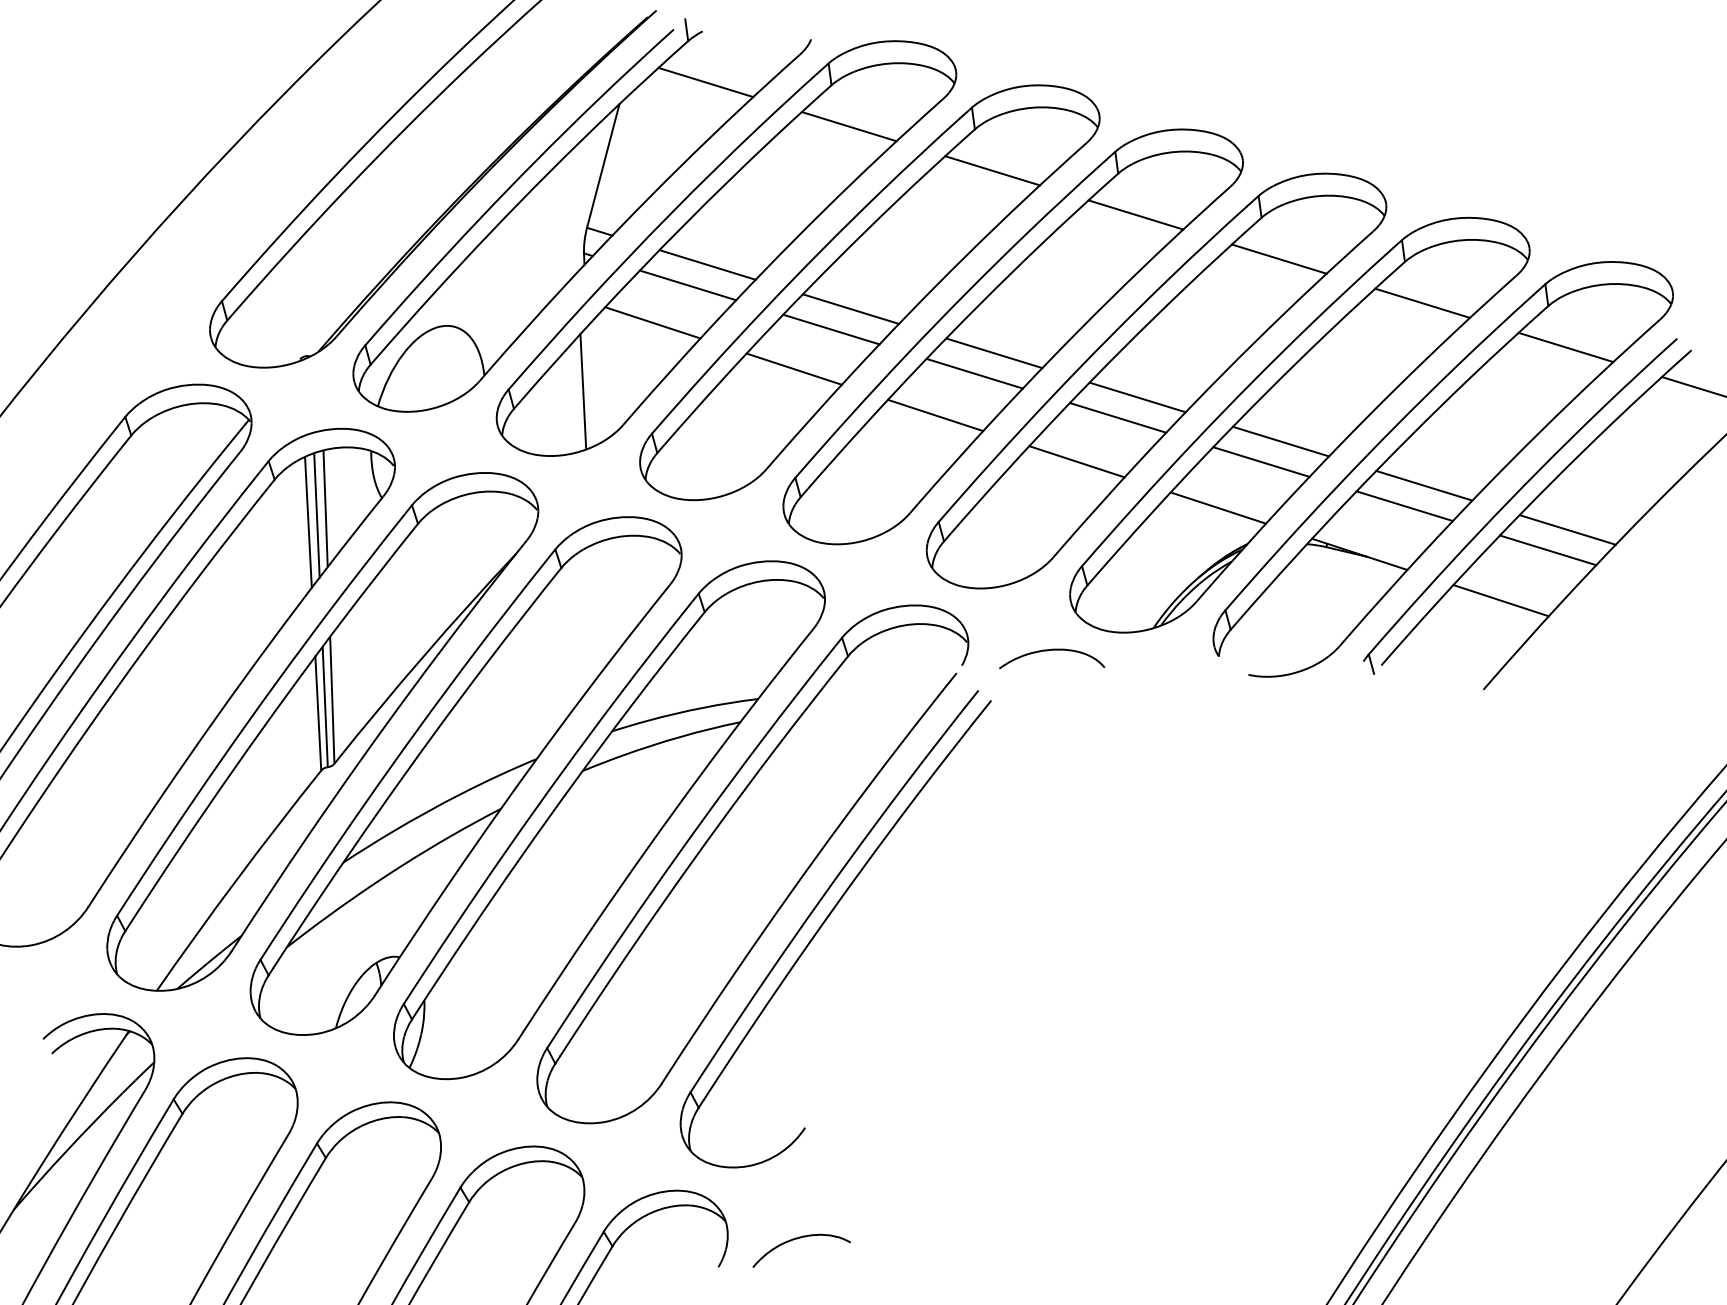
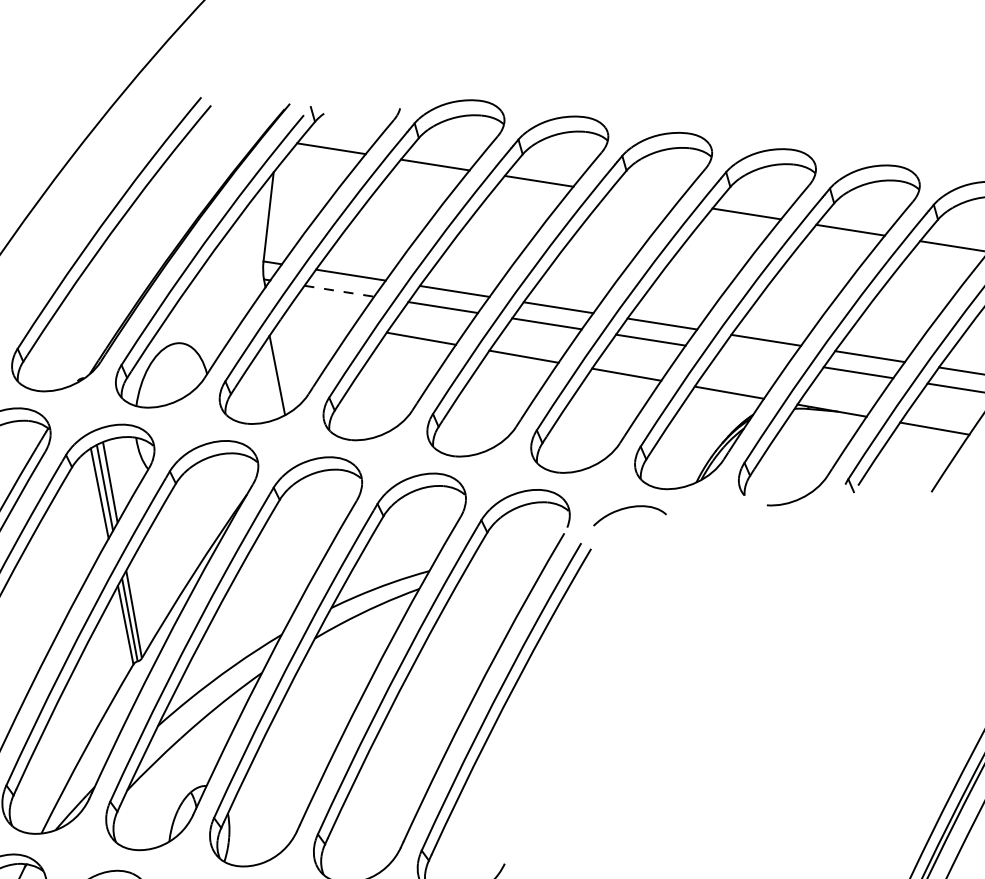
line: (1135, 214) -> (642, 197), removed
line: (688, 285) -> (339, 291), solid -> dashed
line: (652, 322) -> (318, 320), removed
line: (1261, 461) -> (754, 356), removed

